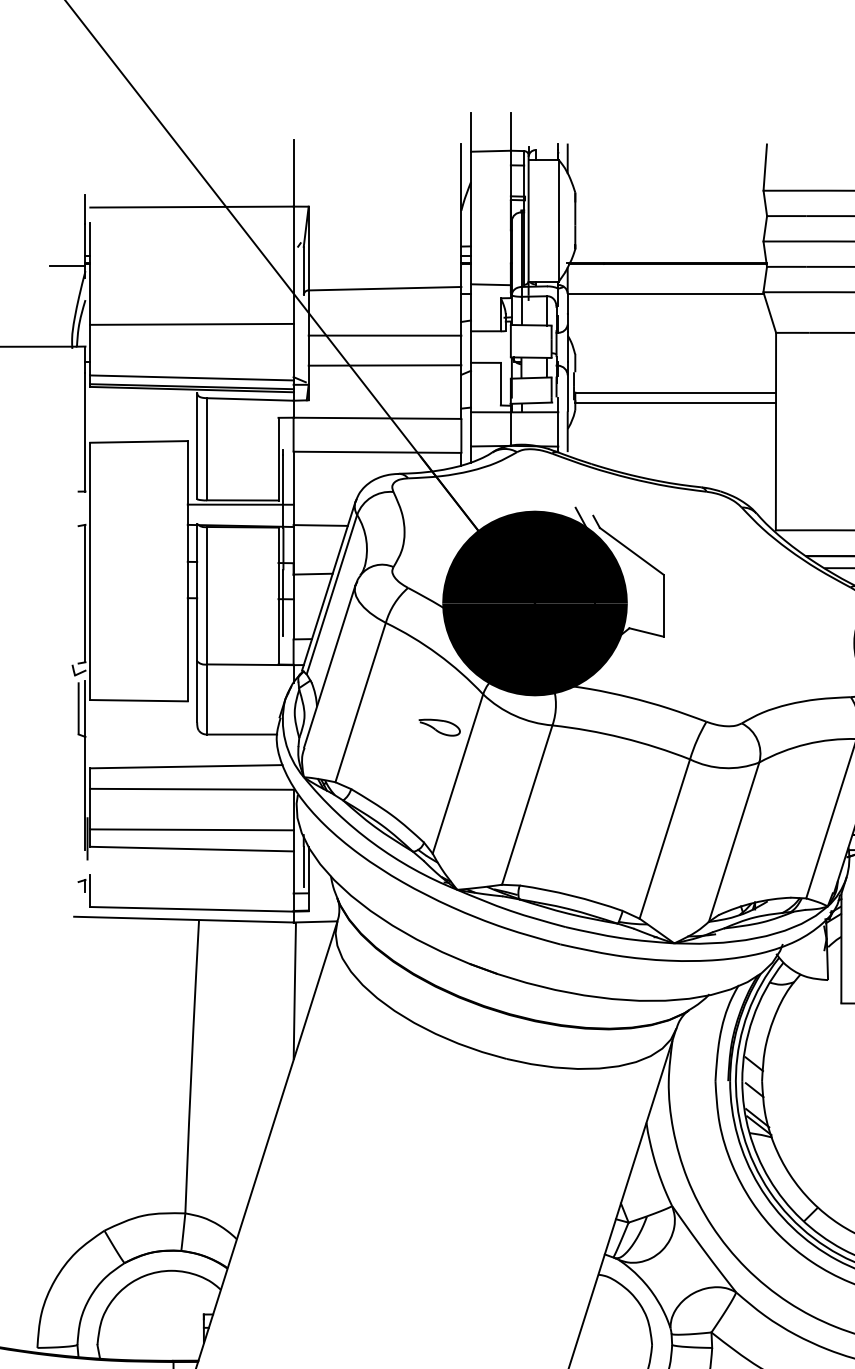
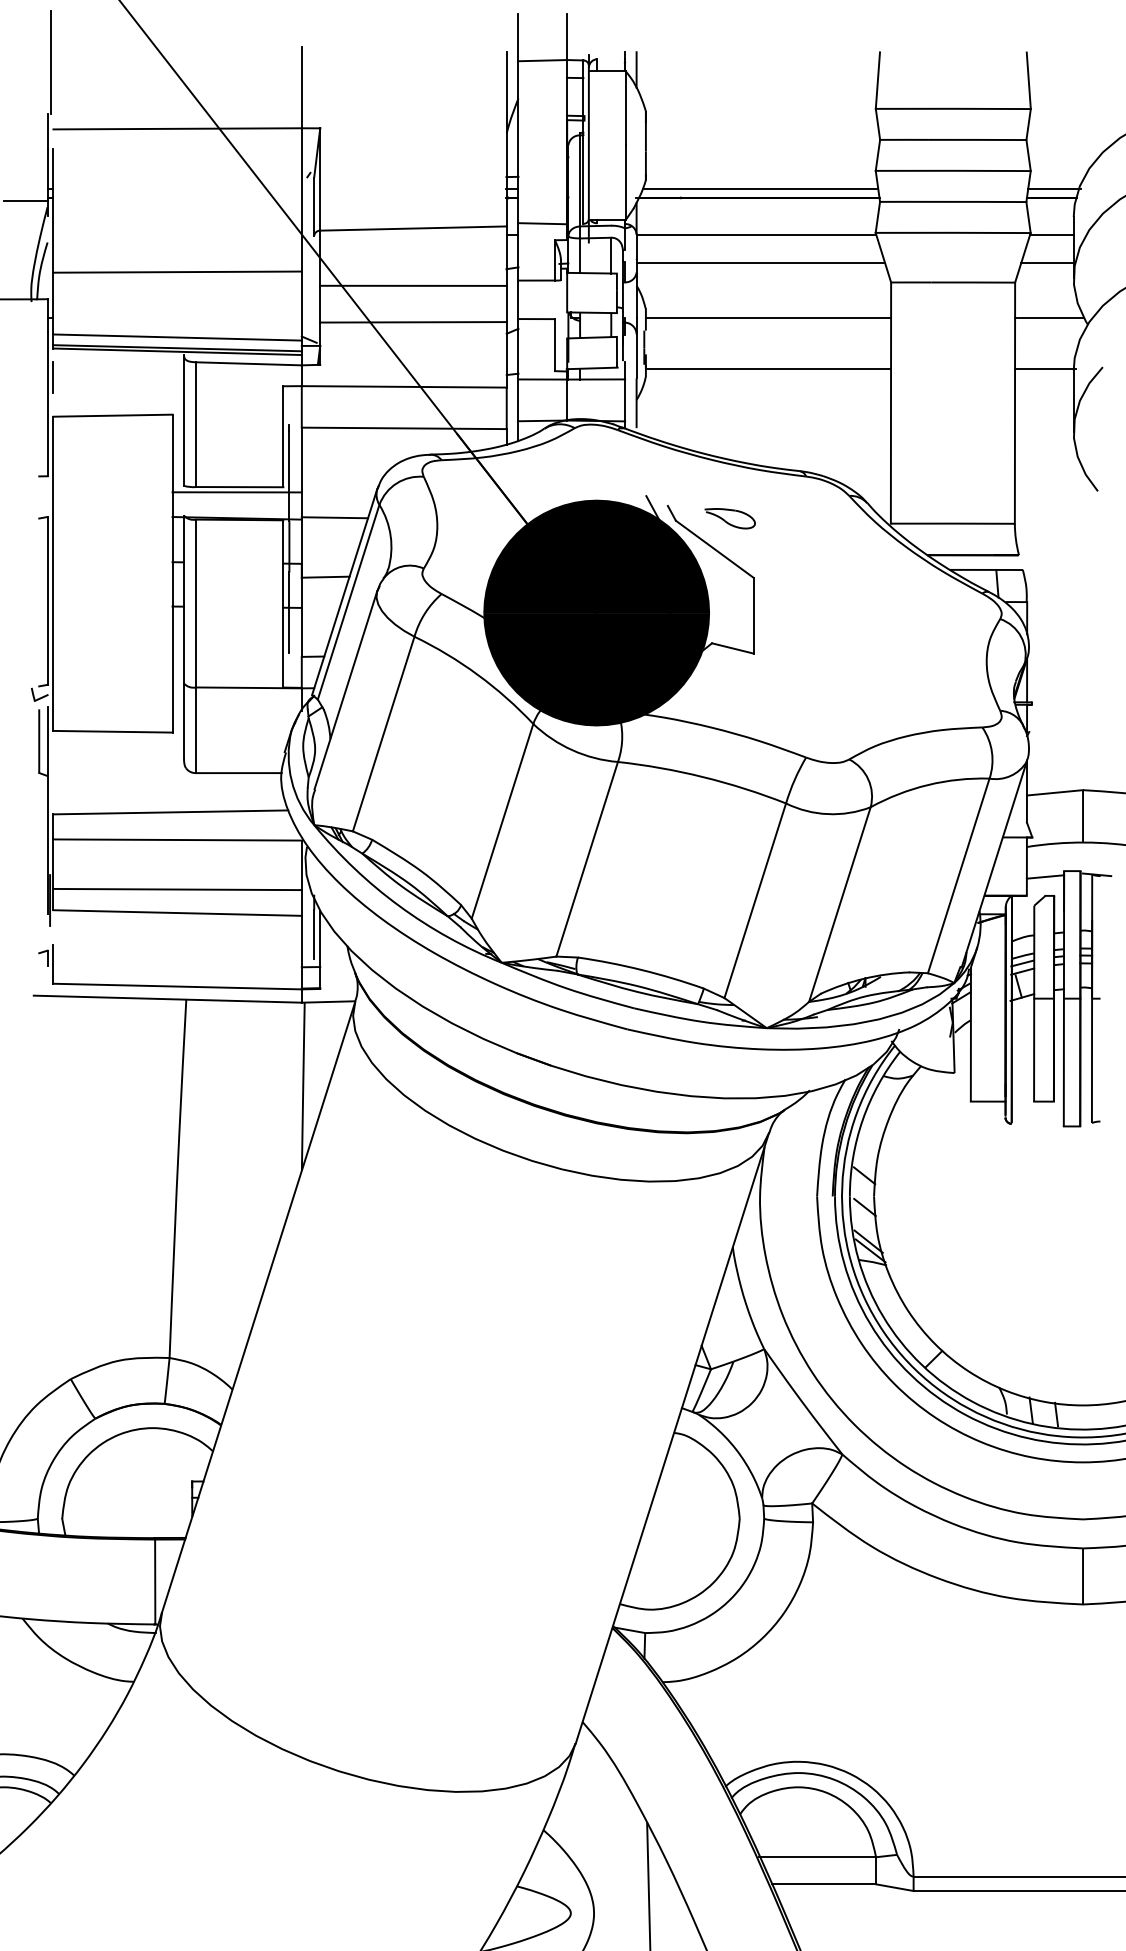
line: (87, 151) -> (50, 61), added
line: (669, 255) -> (760, 188), added
line: (669, 317) -> (760, 263), added
line: (675, 393) -> (768, 318), moved
line: (90, 410) -> (53, 377), added
part: (439, 727) -> (729, 518), moved

